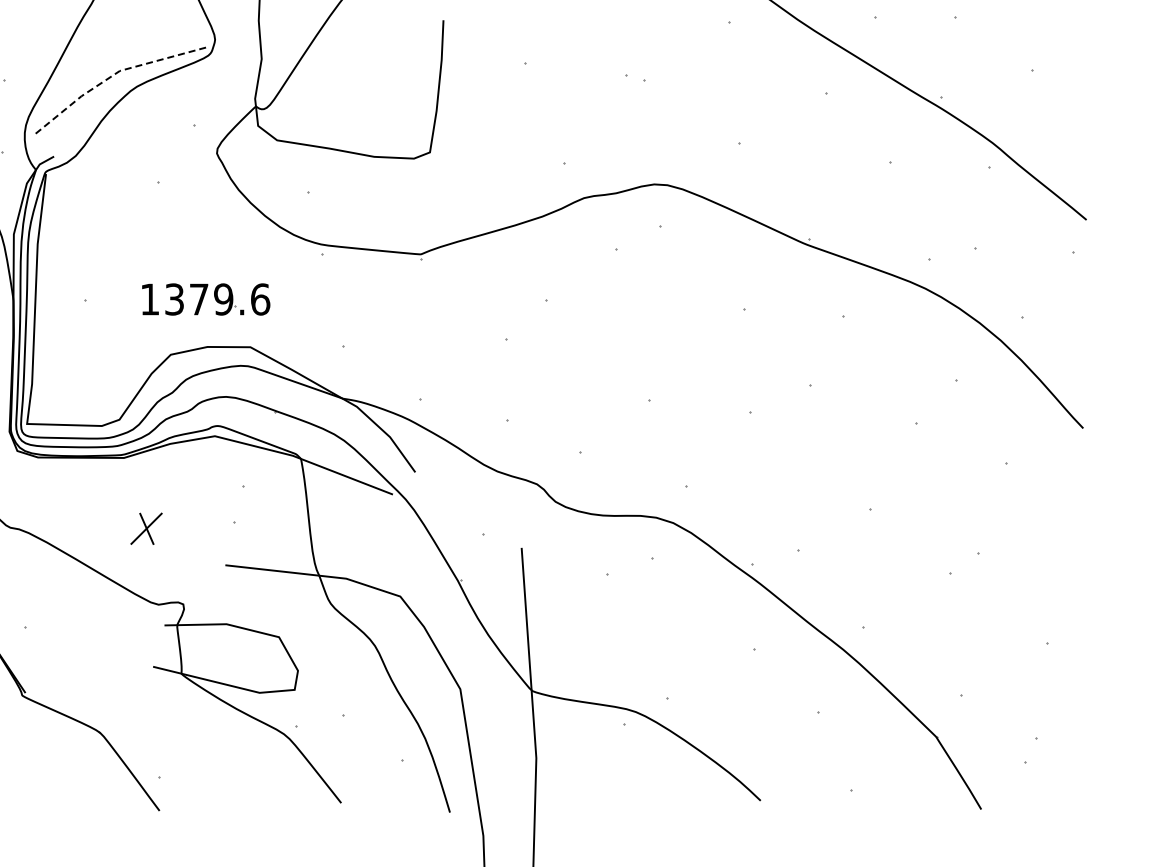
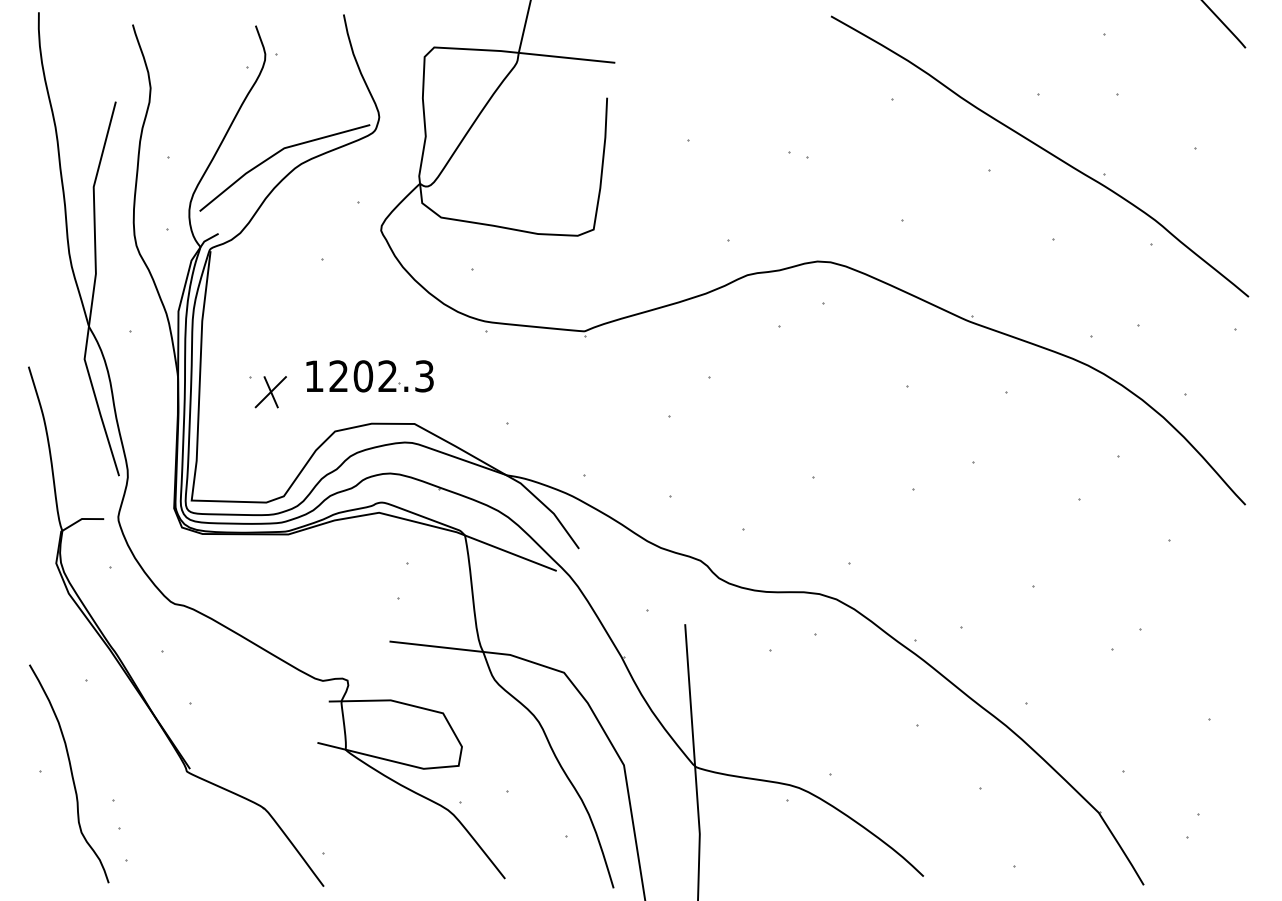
line: (113, 75) -> (277, 152), dashed -> solid
text: (217, 299) -> (381, 376), 1379.6 -> 1202.3
part: (146, 529) -> (270, 392), moved

